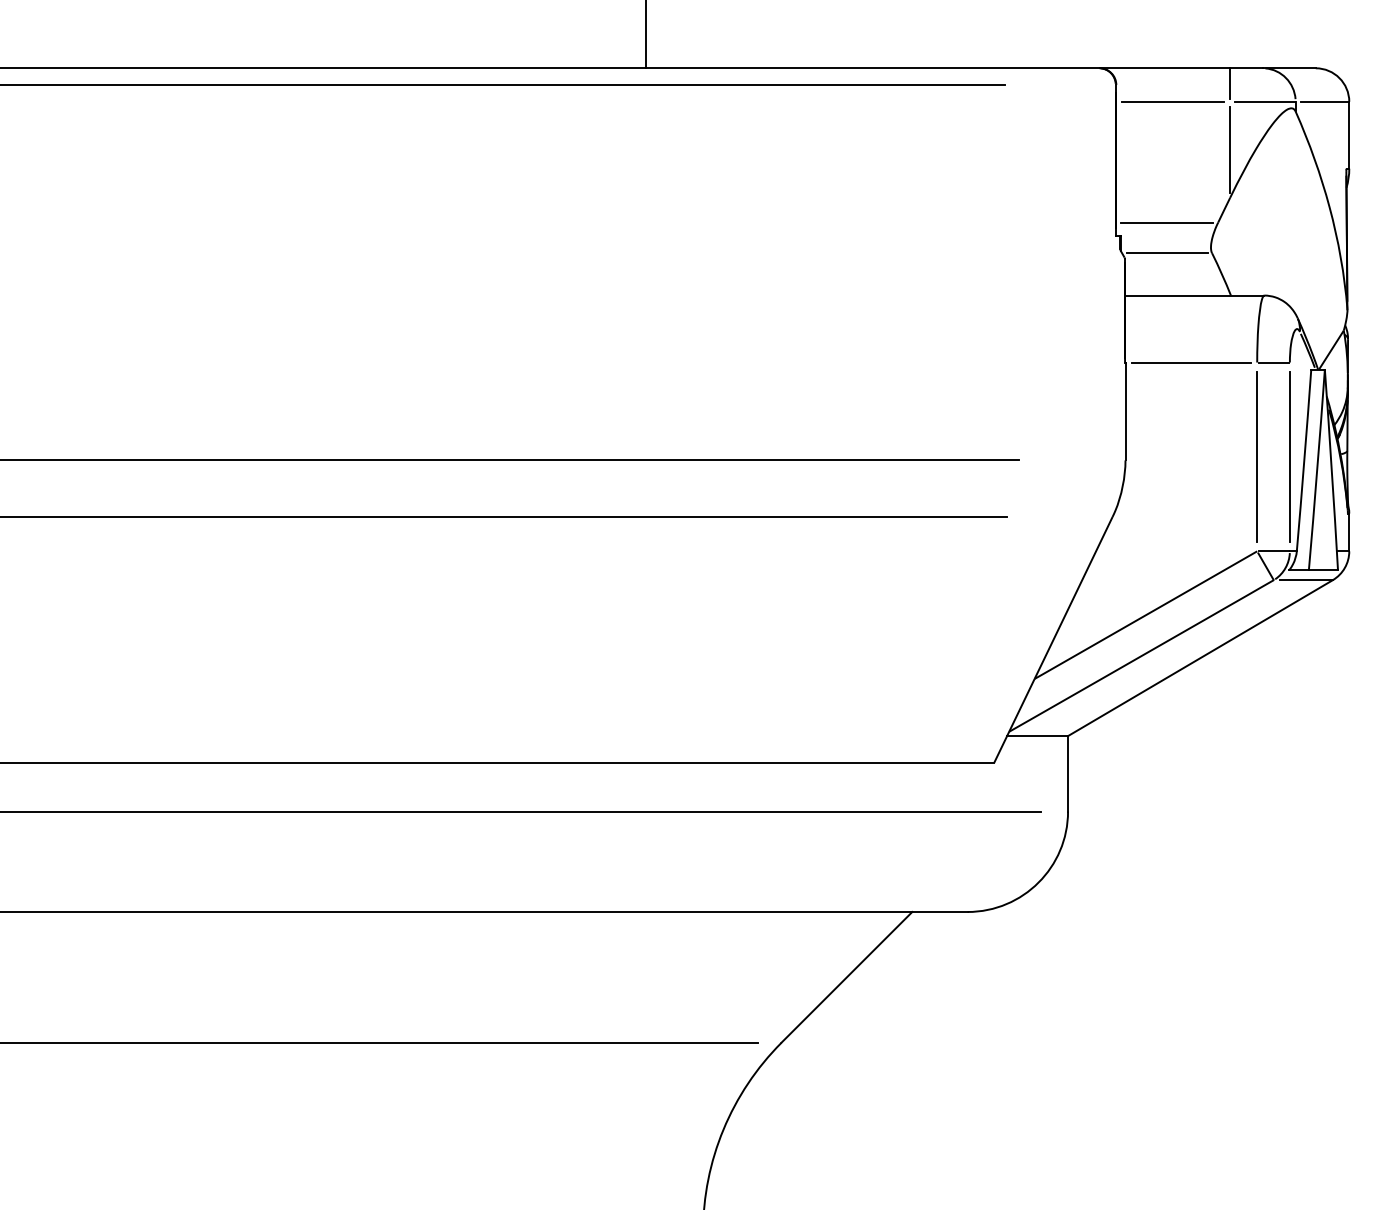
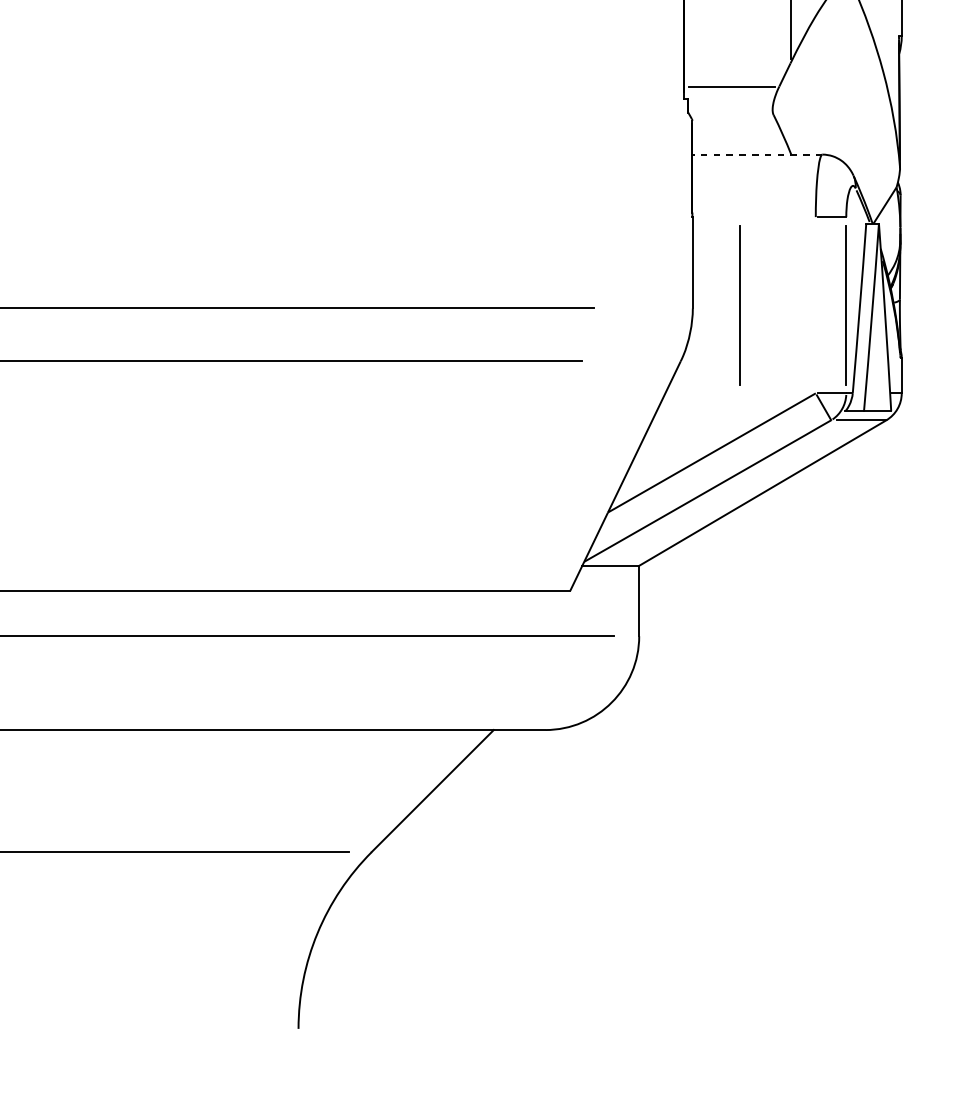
line: (1166, 253) -> (731, 115), removed
line: (1194, 295) -> (757, 154), solid -> dashed
line: (1191, 362) -> (754, 217), removed
line: (1256, 456) -> (739, 304), moved

